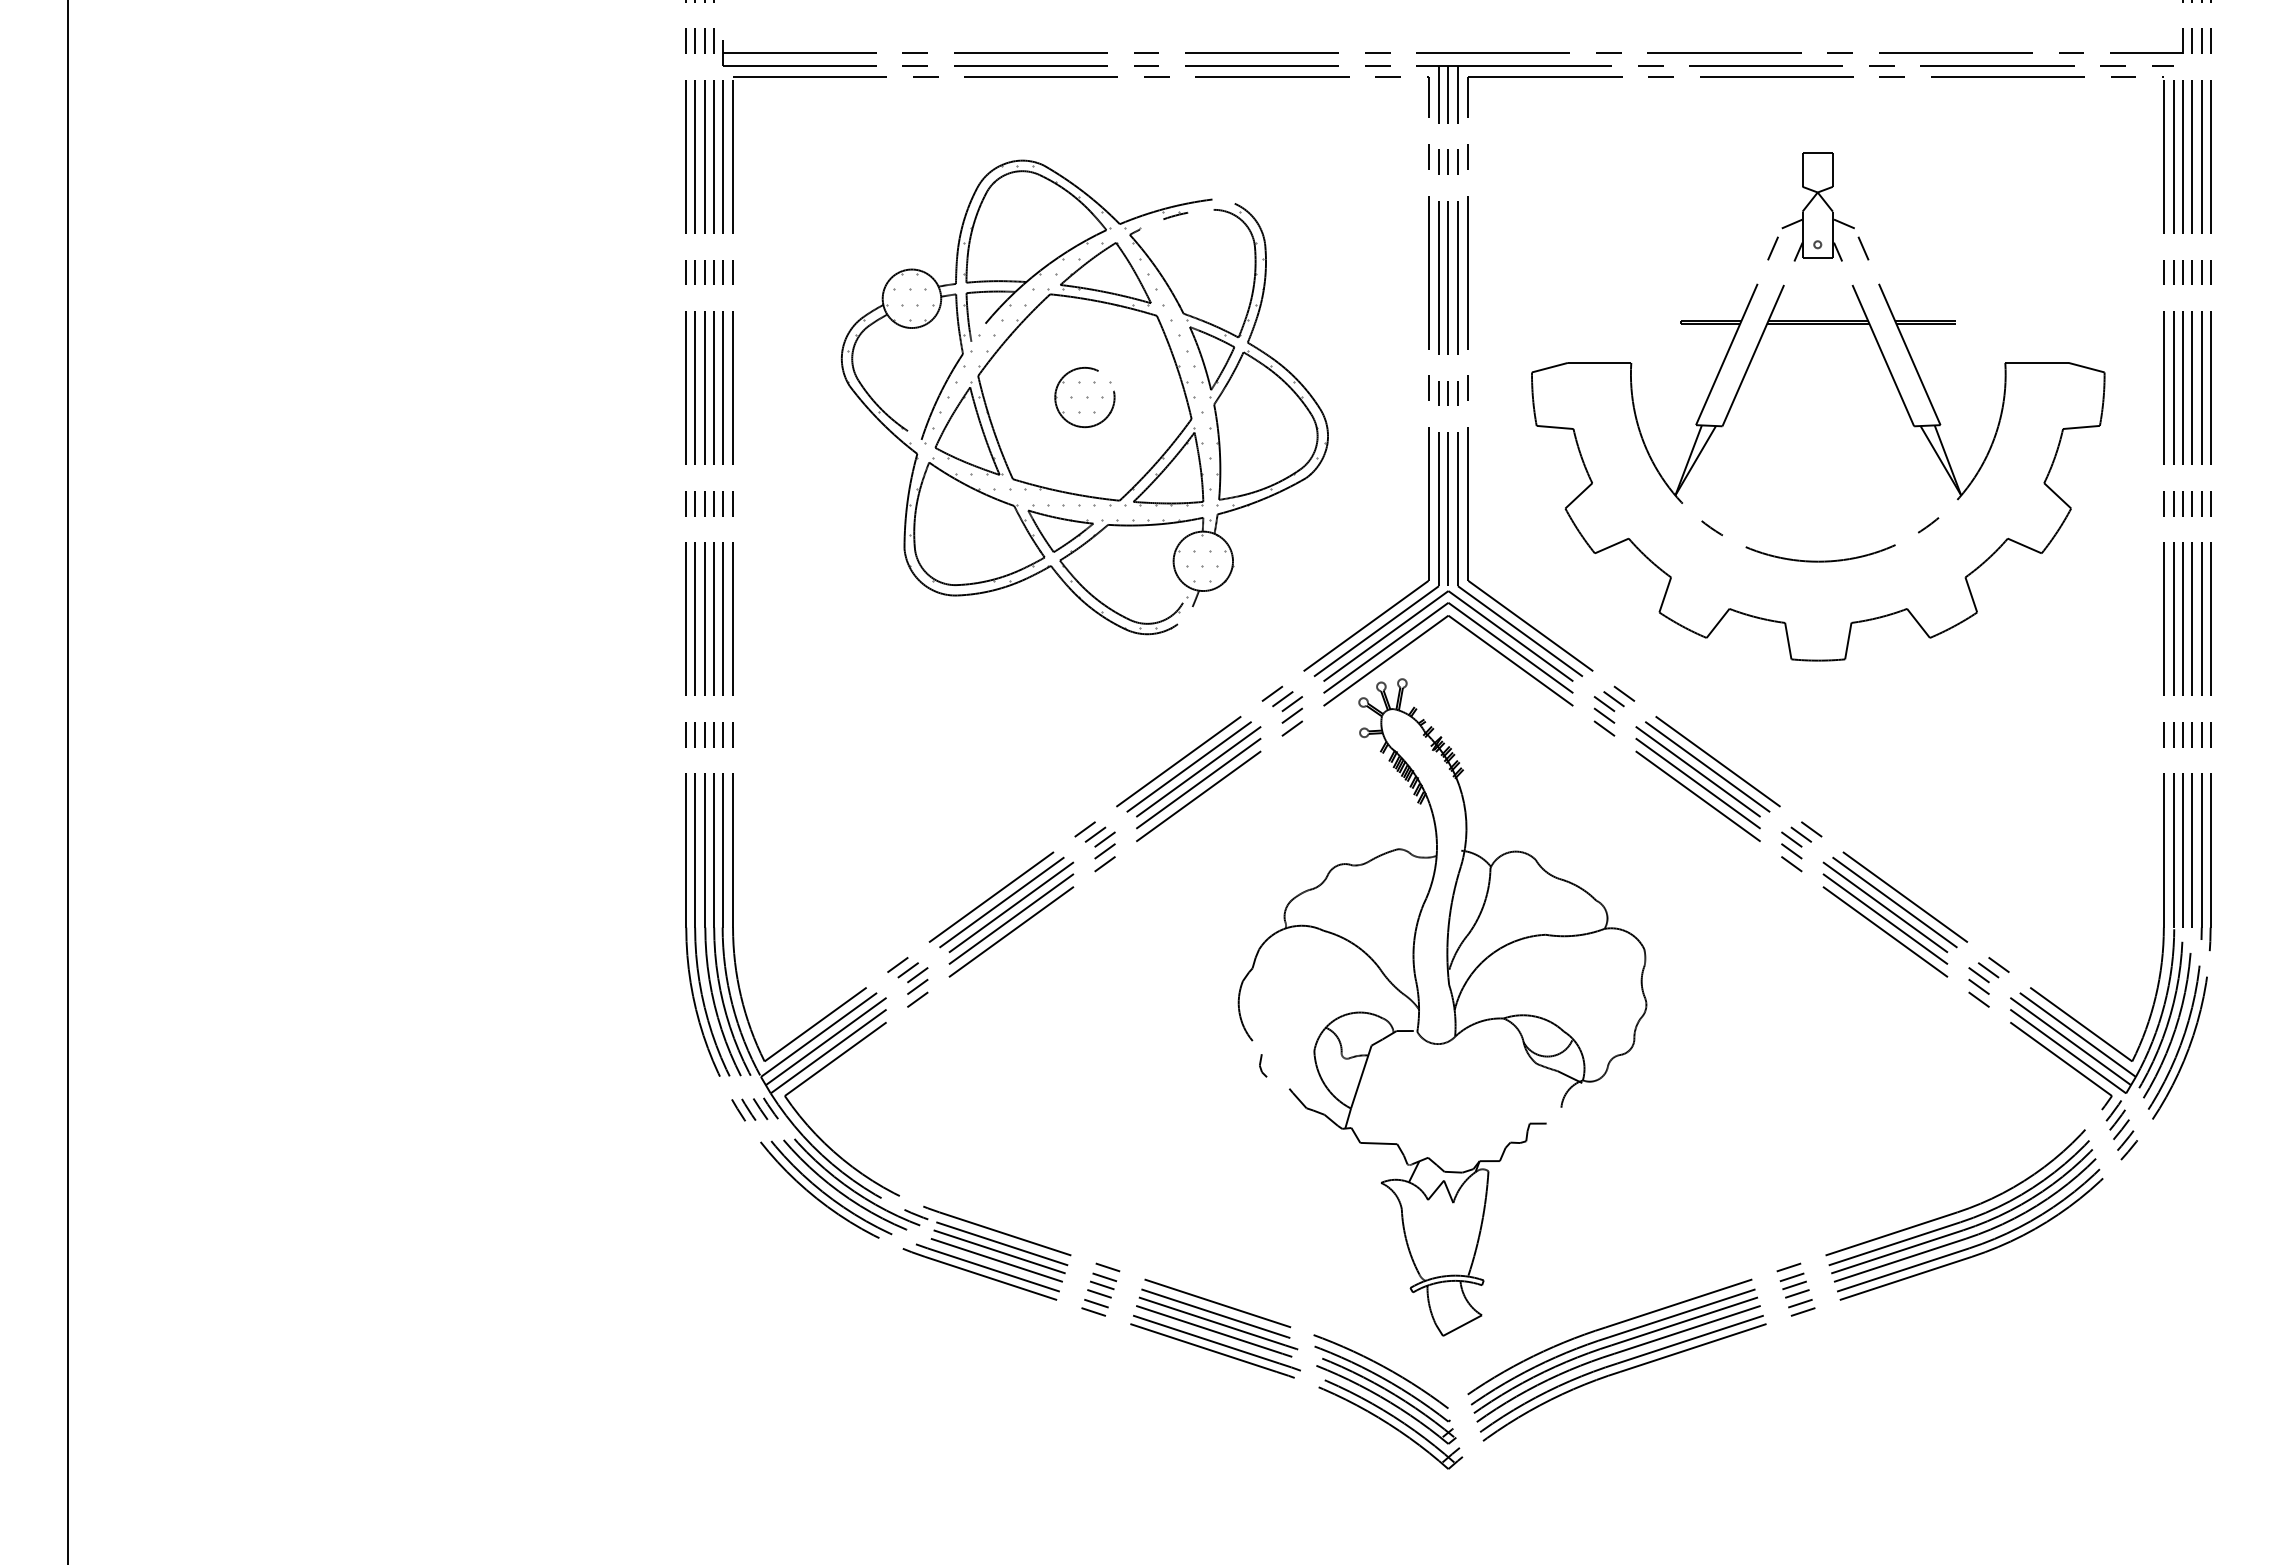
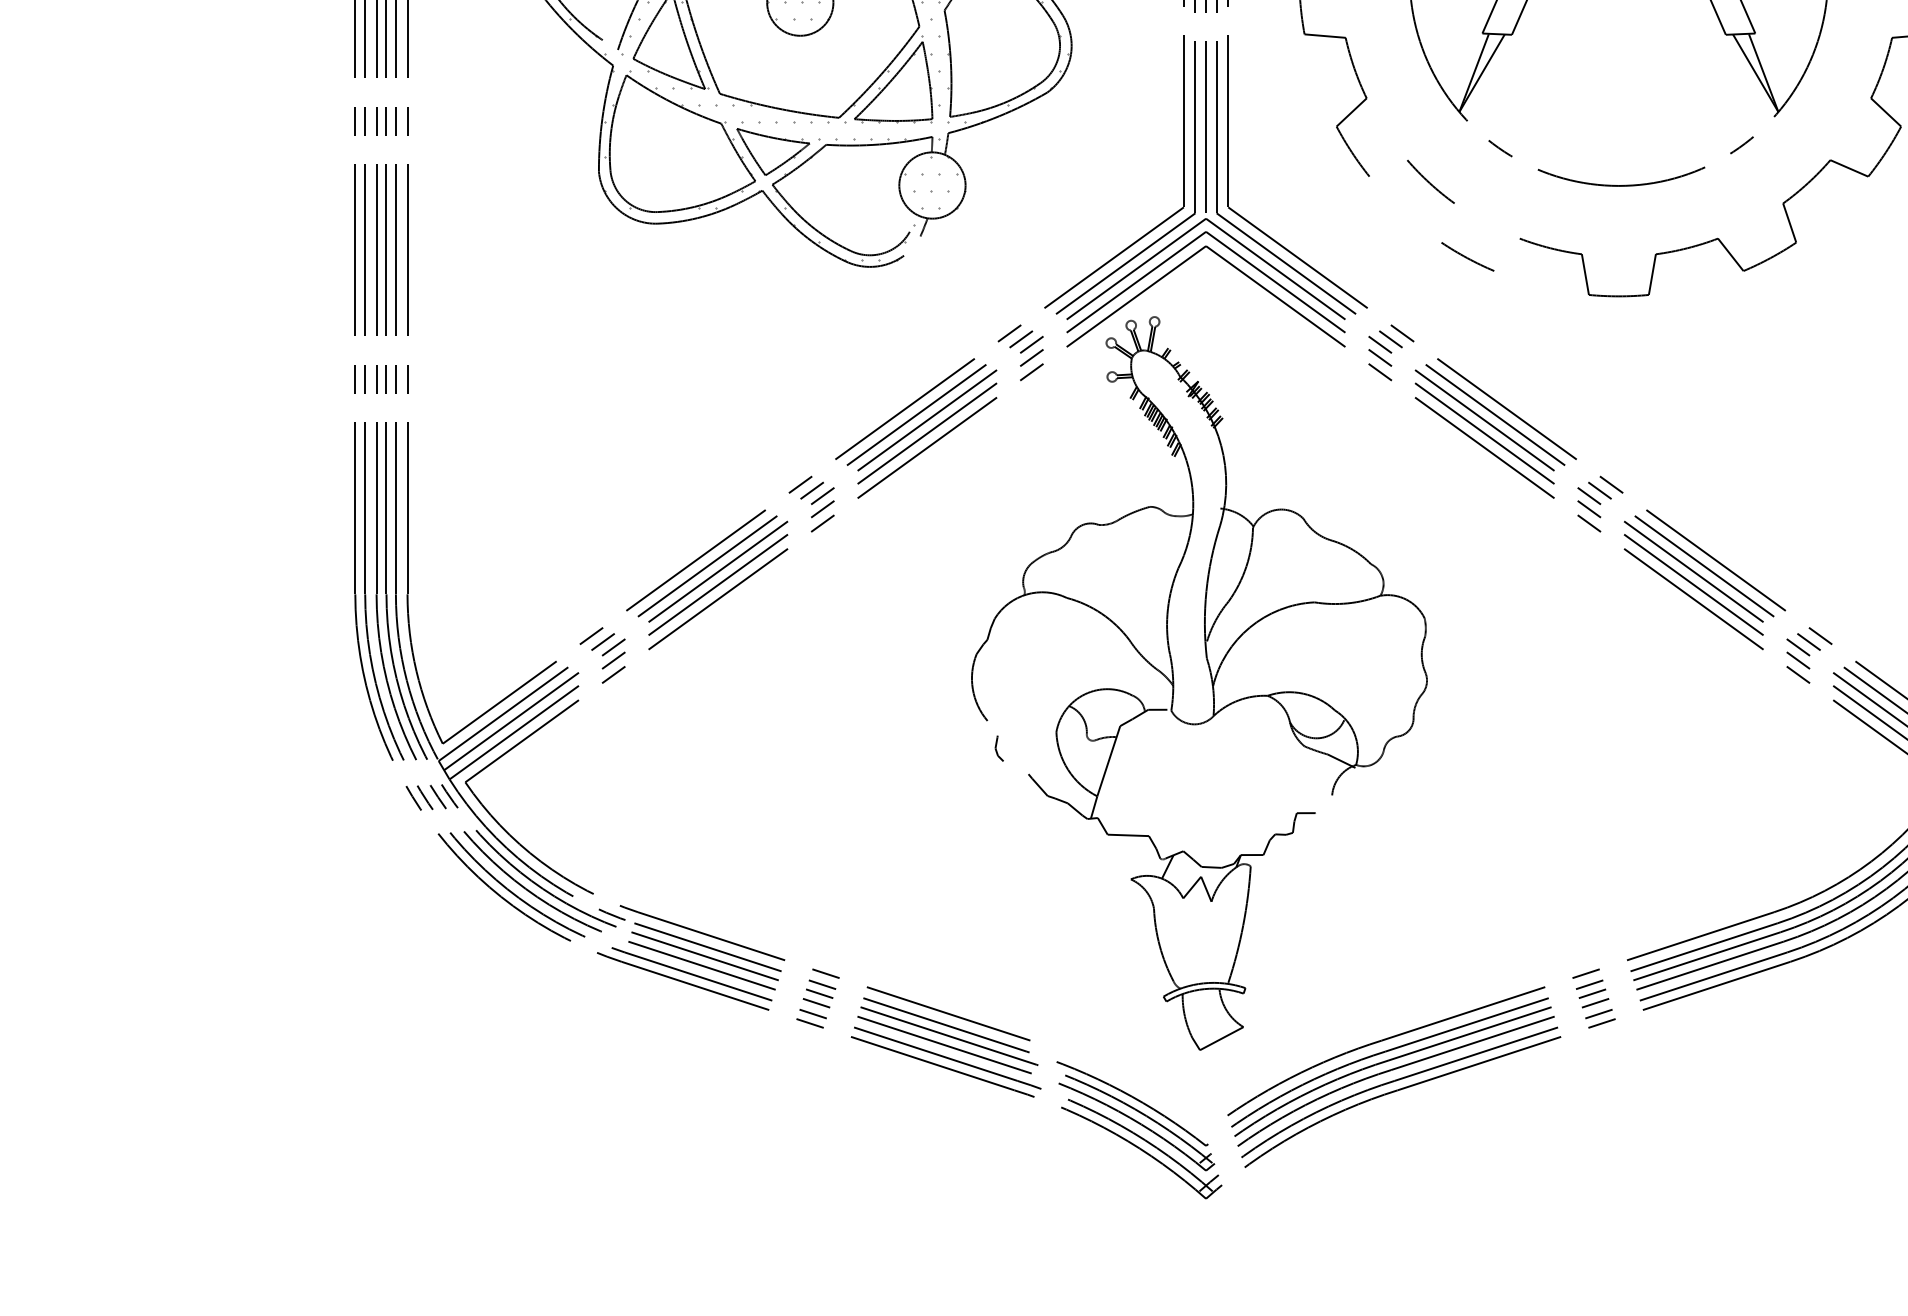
line: (1611, 545) -> (1388, 167), removed
line: (1665, 594) -> (1448, 222), removed
line: (1717, 622) -> (1506, 253), removed
arc: (1382, 1367) -> (1132, 1085), removed

